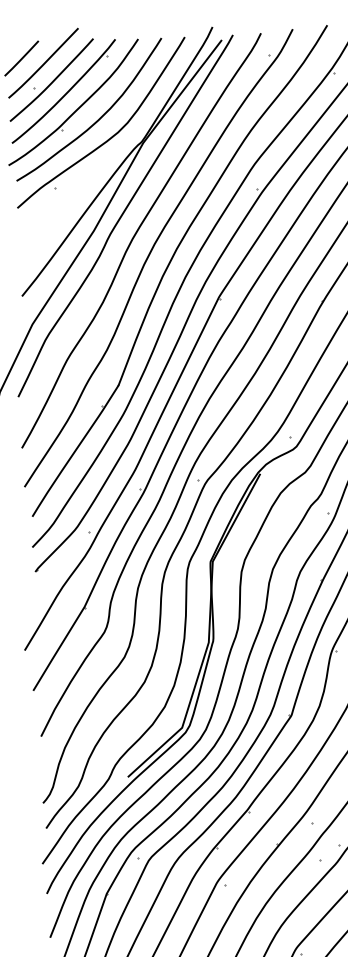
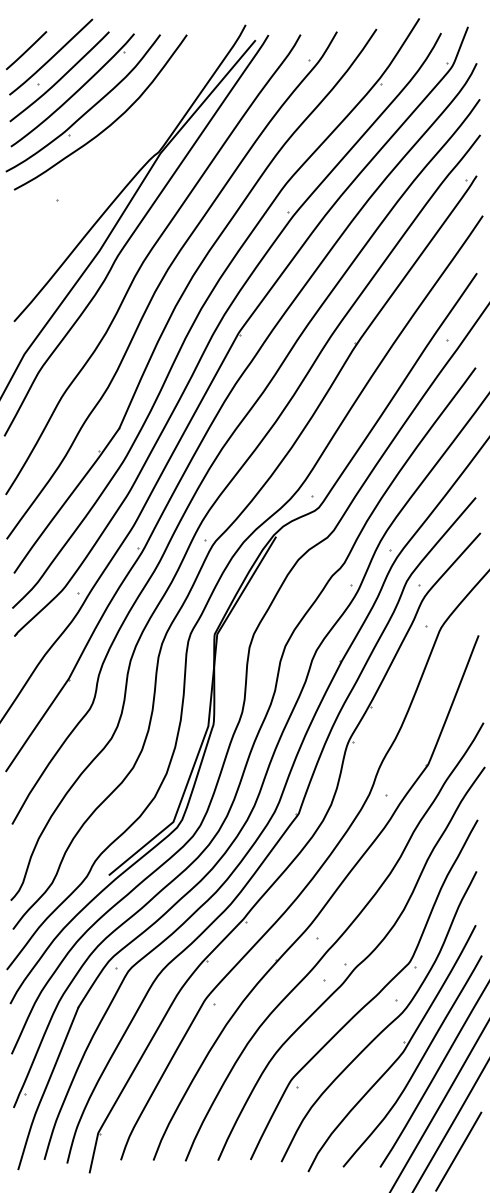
curve: (112, 135) -> (125, 143), removed

